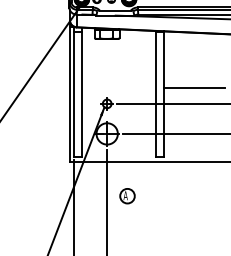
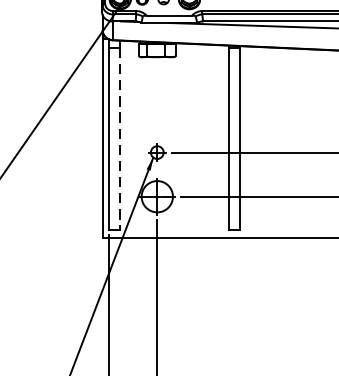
line: (193, 87) -> (284, 128), removed
line: (81, 94) -> (119, 138), solid -> dashed
part: (127, 196) -> (187, 288), removed

